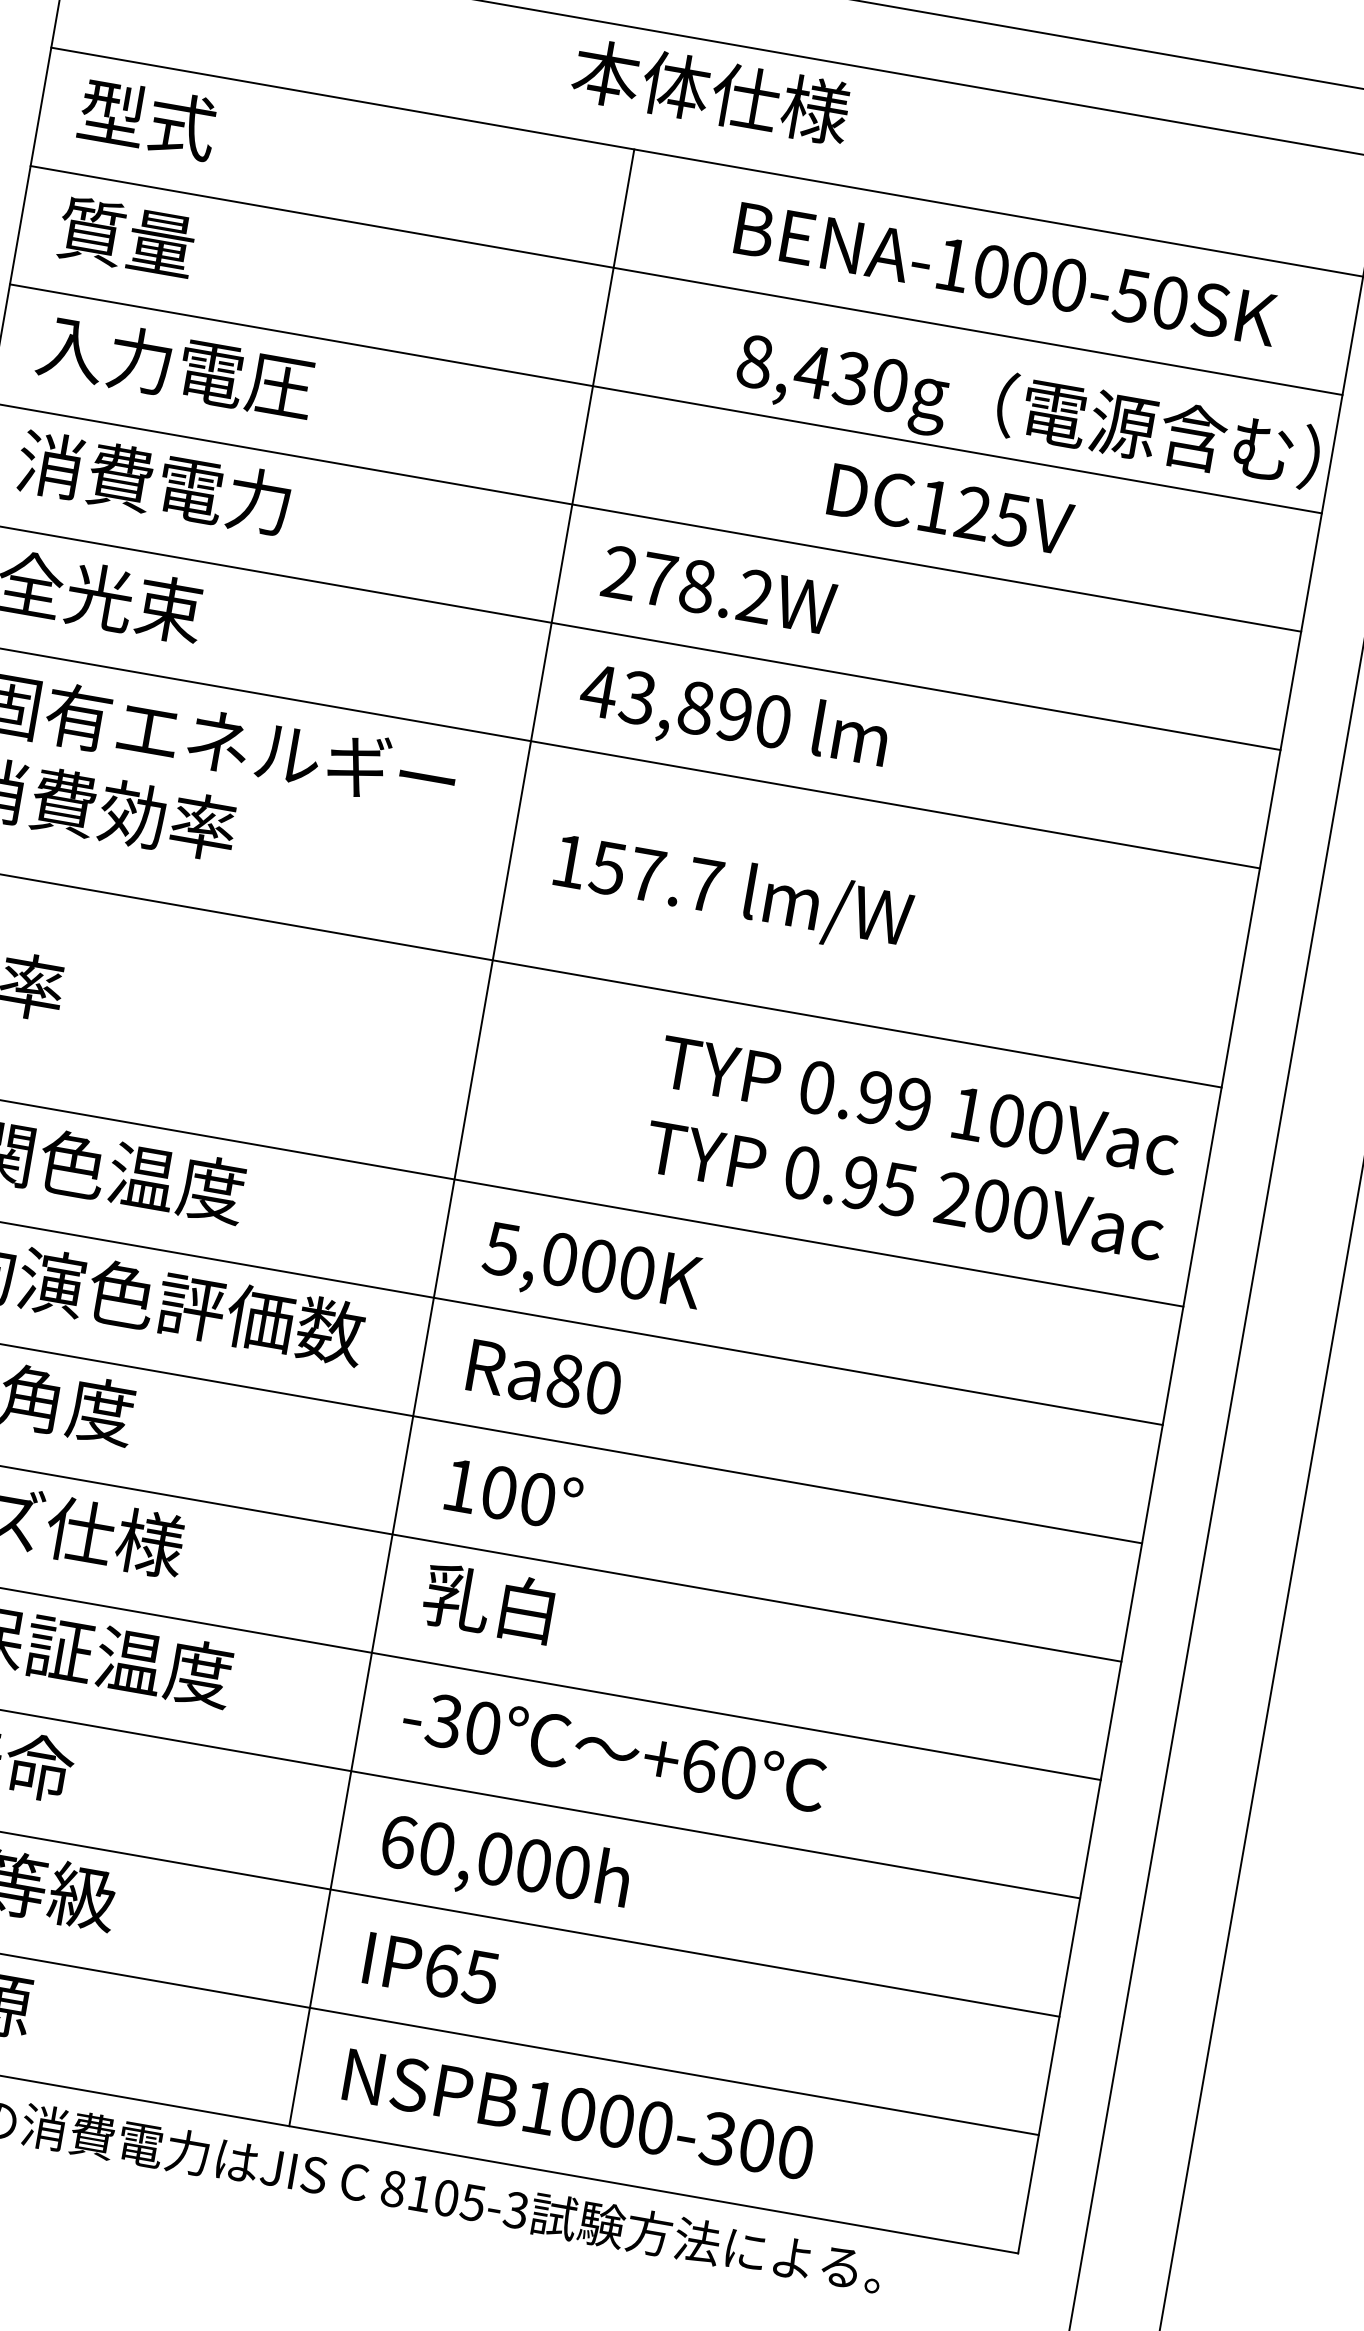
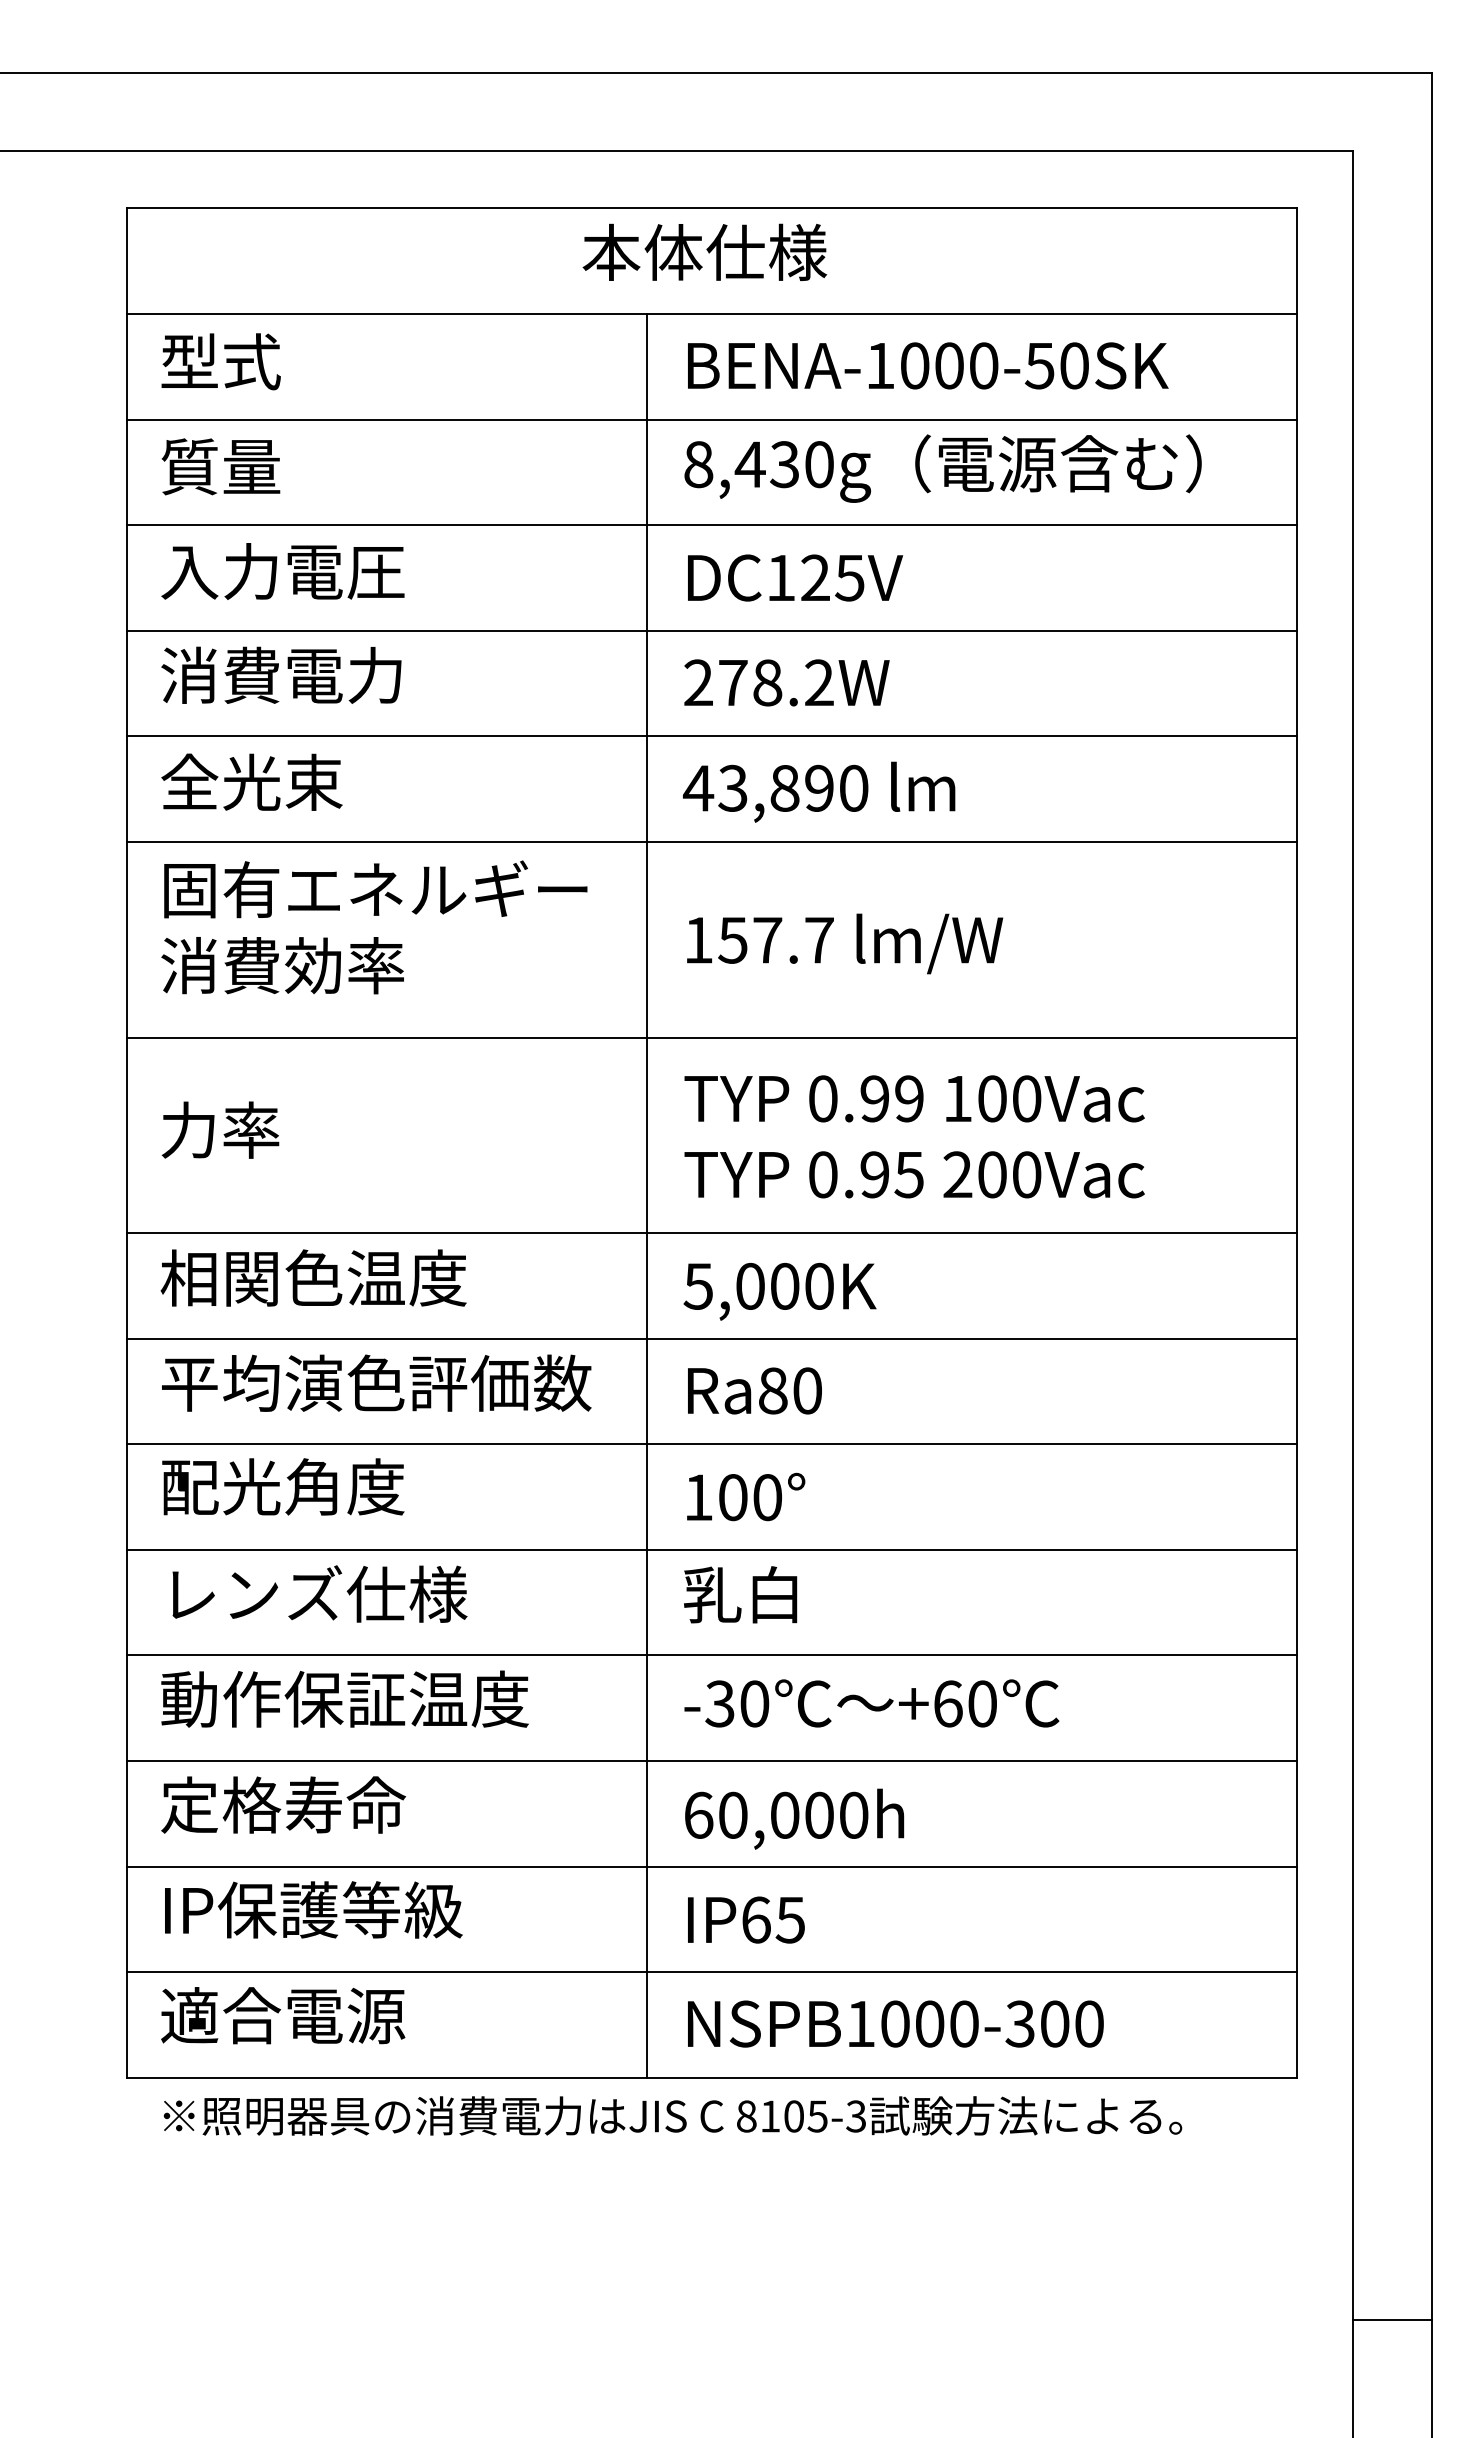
text: (1006, 273) -> (928, 365), moved
text: (1027, 413) -> (942, 468), moved
text: (950, 509) -> (795, 577), moved
text: (912, 1147) -> (914, 1136), moved

